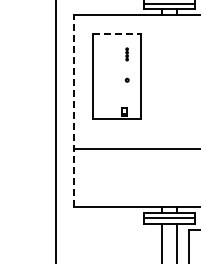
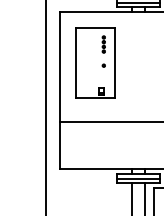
line: (116, 34) -> (95, 28), dashed -> solid
part: (126, 54) -> (103, 44), size x1.67
line: (73, 110) -> (59, 90), dashed -> solid

